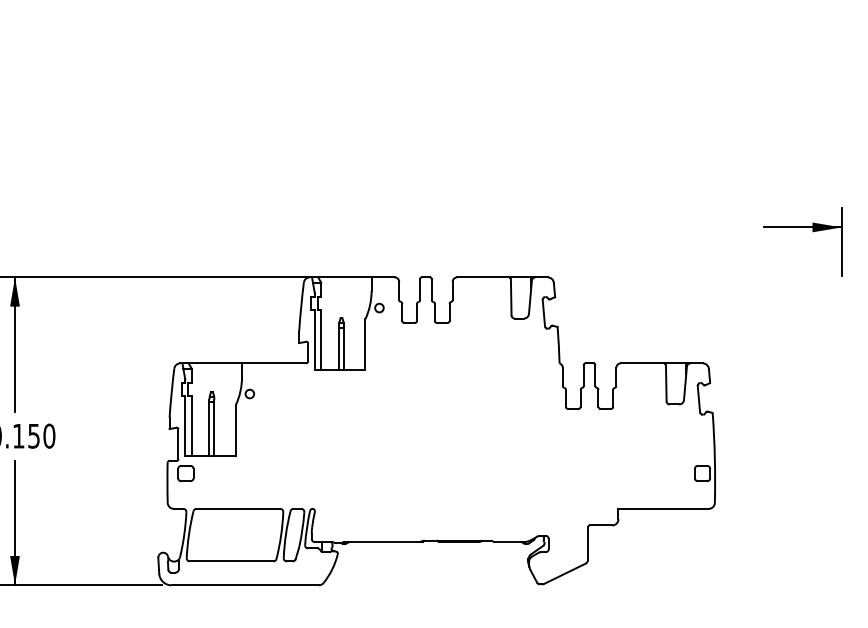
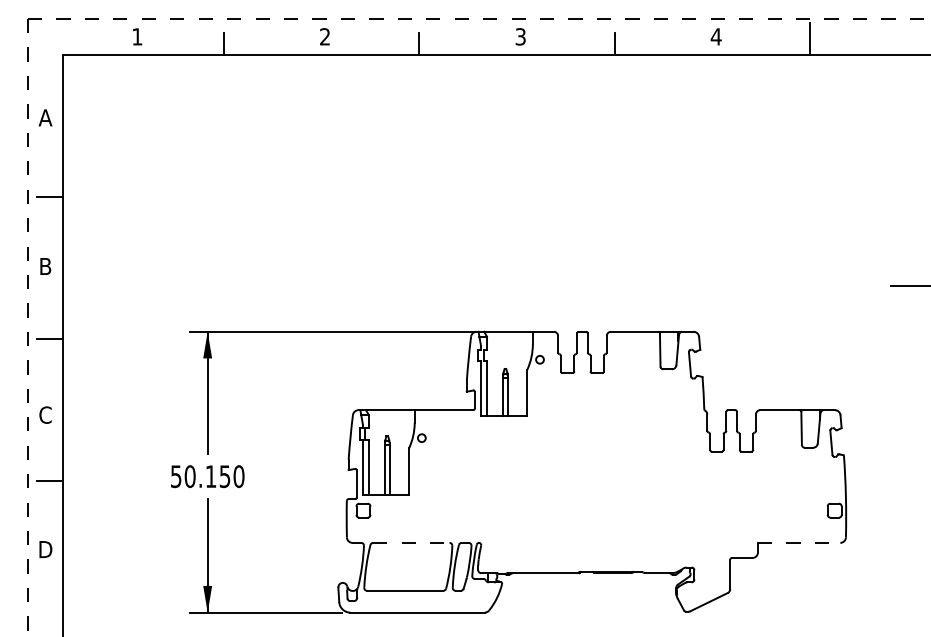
line: (238, 508) -> (411, 542), solid -> dashed
line: (663, 508) -> (799, 542), solid -> dashed

